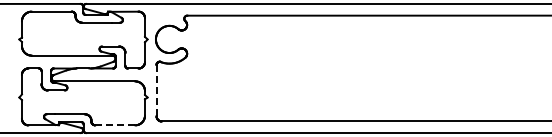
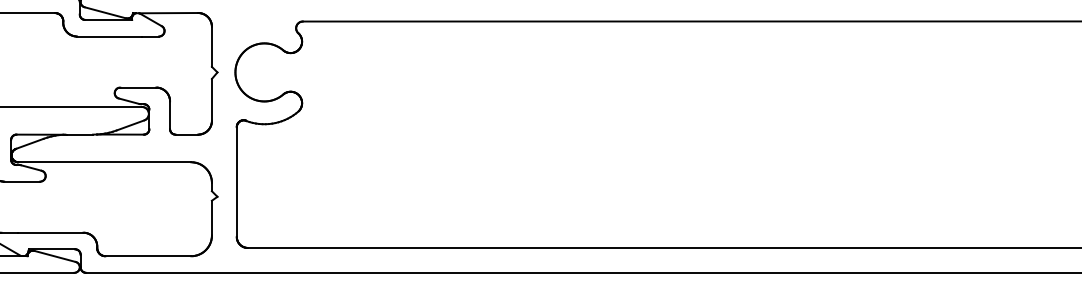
line: (156, 90) -> (236, 181), dashed -> solid
line: (114, 125) -> (146, 256), dashed -> solid

